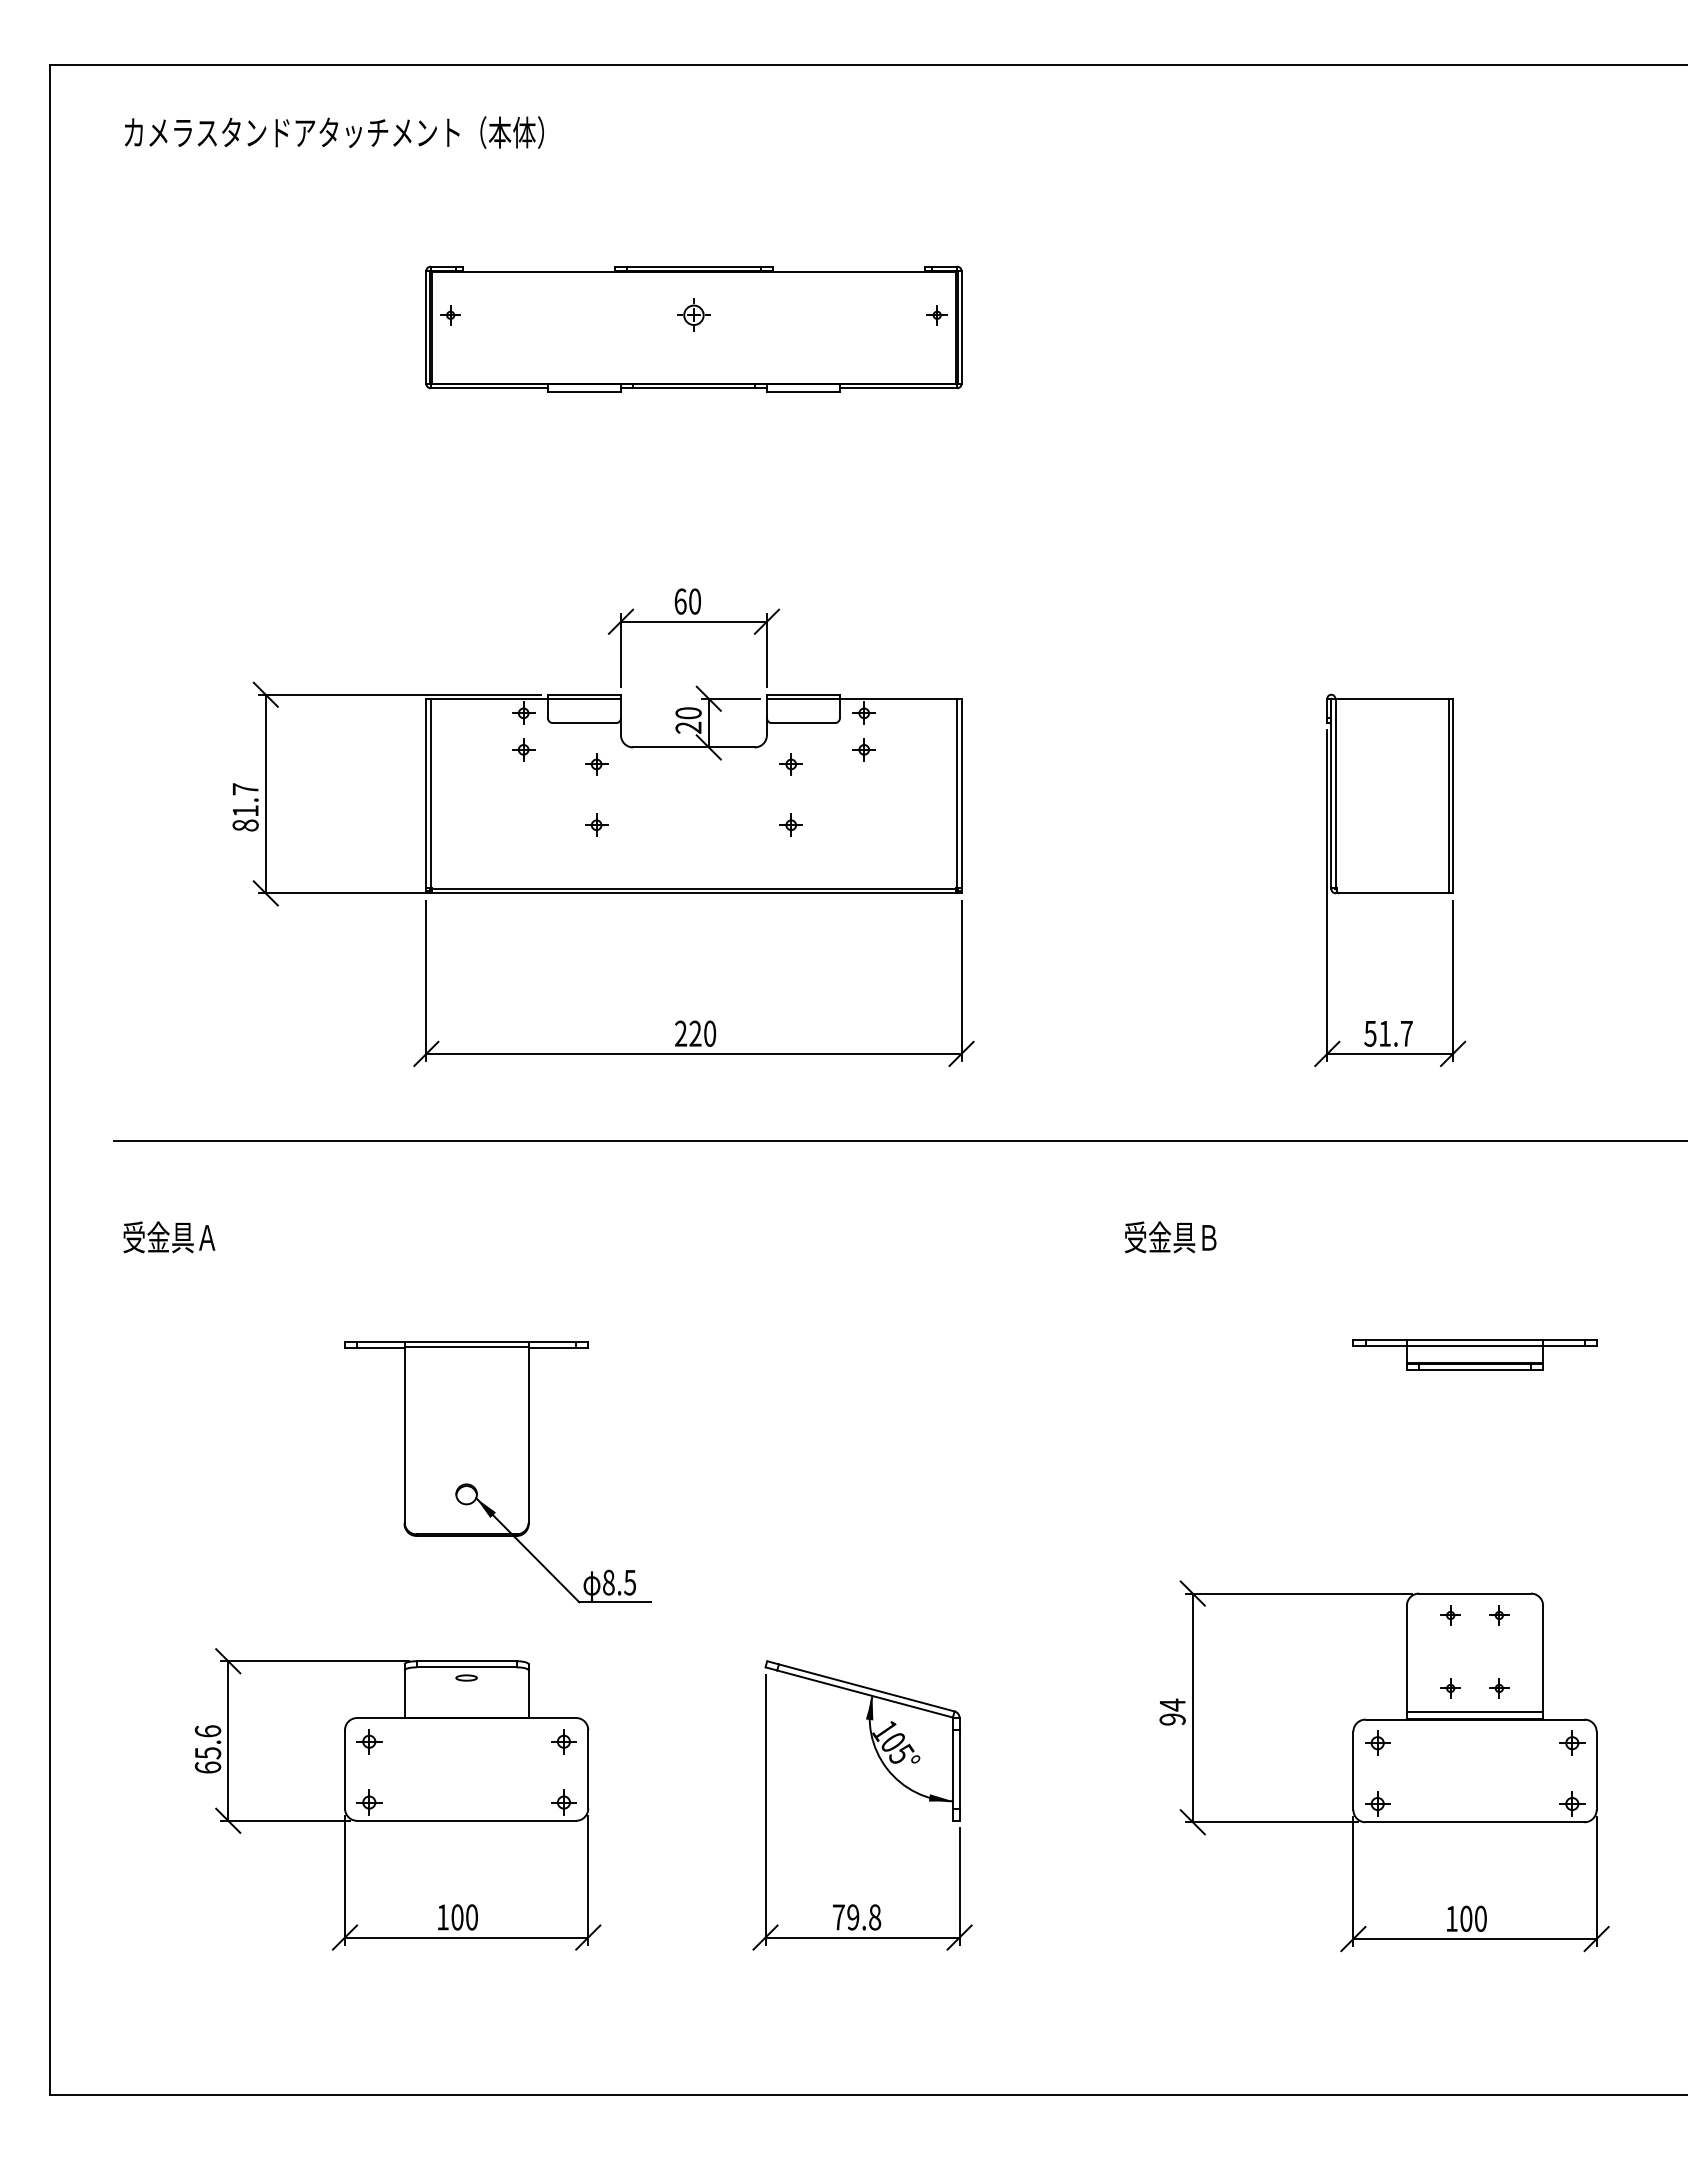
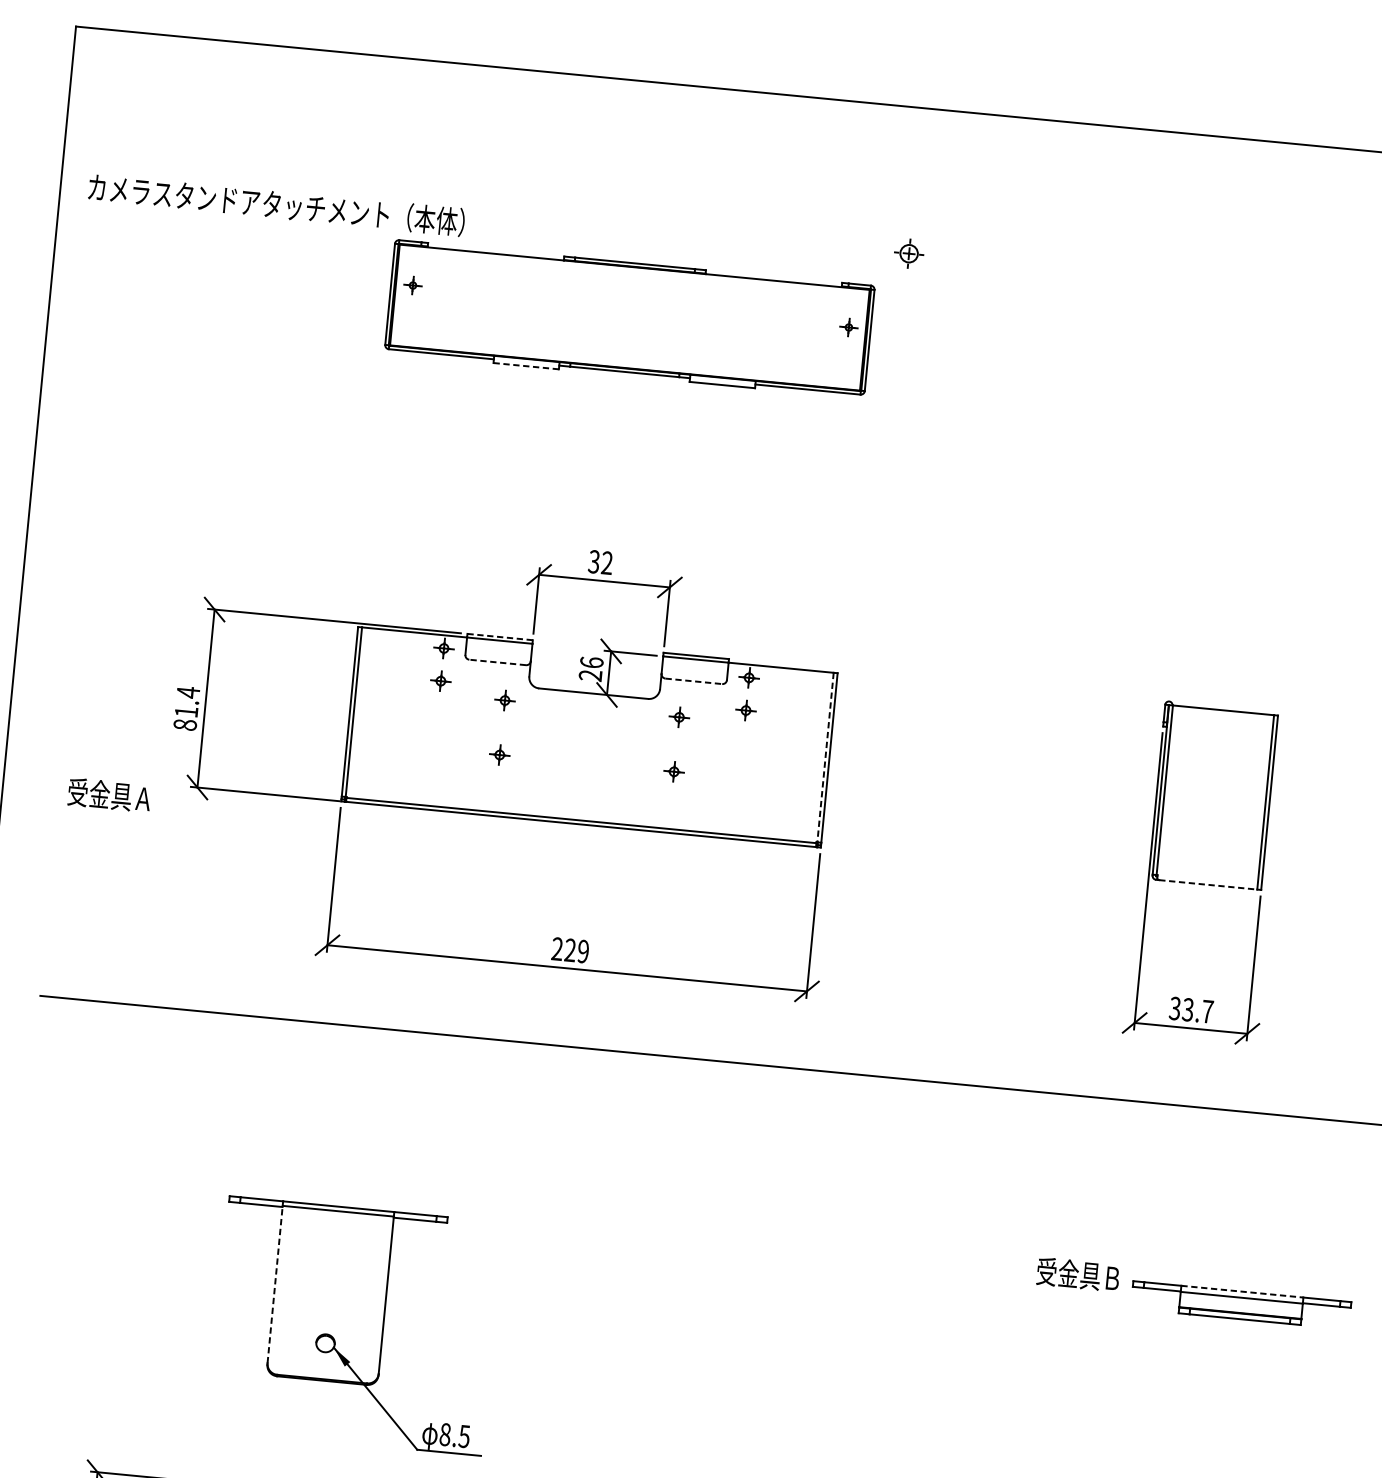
text: (333, 132) -> (275, 204), moved
part: (693, 314) -> (908, 252), moved
line: (584, 392) -> (526, 366), solid -> dashed
text: (687, 601) -> (600, 562), 60 -> 32
line: (583, 694) -> (499, 636), solid -> dashed
text: (688, 713) -> (591, 662), 20 -> 26
line: (584, 723) -> (497, 662), solid -> dashed
line: (803, 723) -> (693, 681), solid -> dashed
text: (245, 788) -> (188, 691), 81.7 -> 81.4
line: (957, 793) -> (825, 757), solid -> dashed
line: (1393, 893) -> (1207, 884), solid -> dashed
text: (710, 1033) -> (583, 951), 220 -> 229
text: (1377, 1033) -> (1181, 1008), 51.7 -> 33.7
text: (169, 1237) -> (109, 795), moved
text: (1170, 1237) -> (1078, 1274), moved
line: (1475, 1339) -> (1242, 1291), solid -> dashed
line: (404, 1434) -> (275, 1284), solid -> dashed

